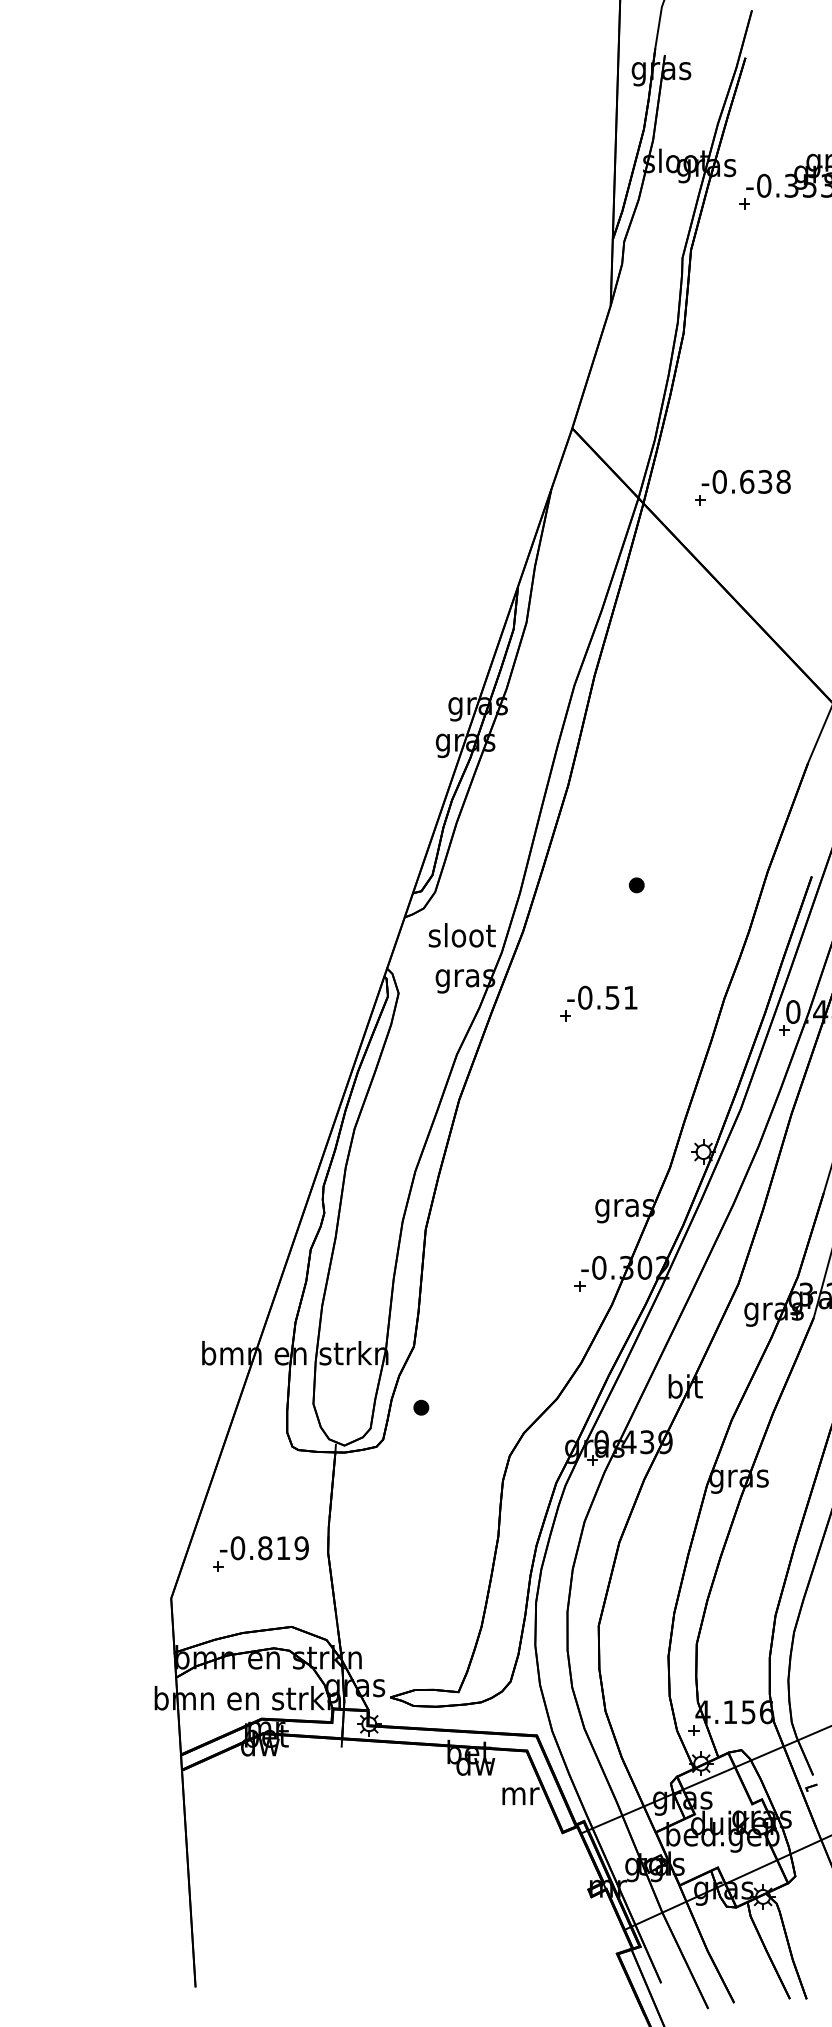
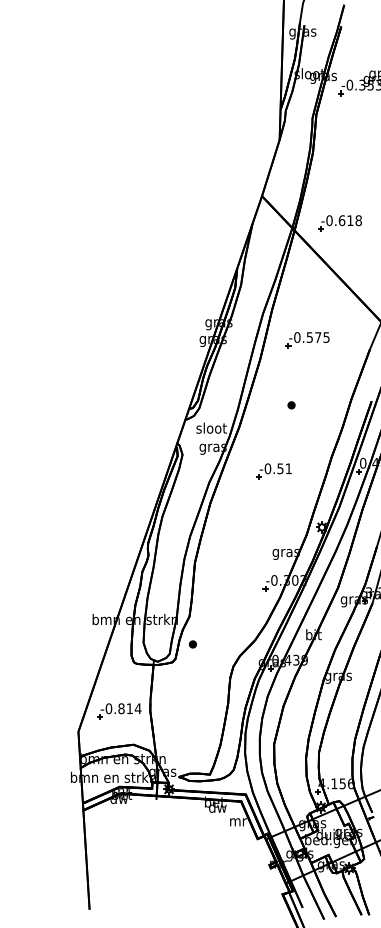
text: (765, 481) -> (350, 220), -0.638 -> -0.618
part: (671, 743) -> (307, 340), added
part: (597, 1003) -> (273, 471), moved
text: (300, 1547) -> (137, 708), -0.819 -> -0.814

